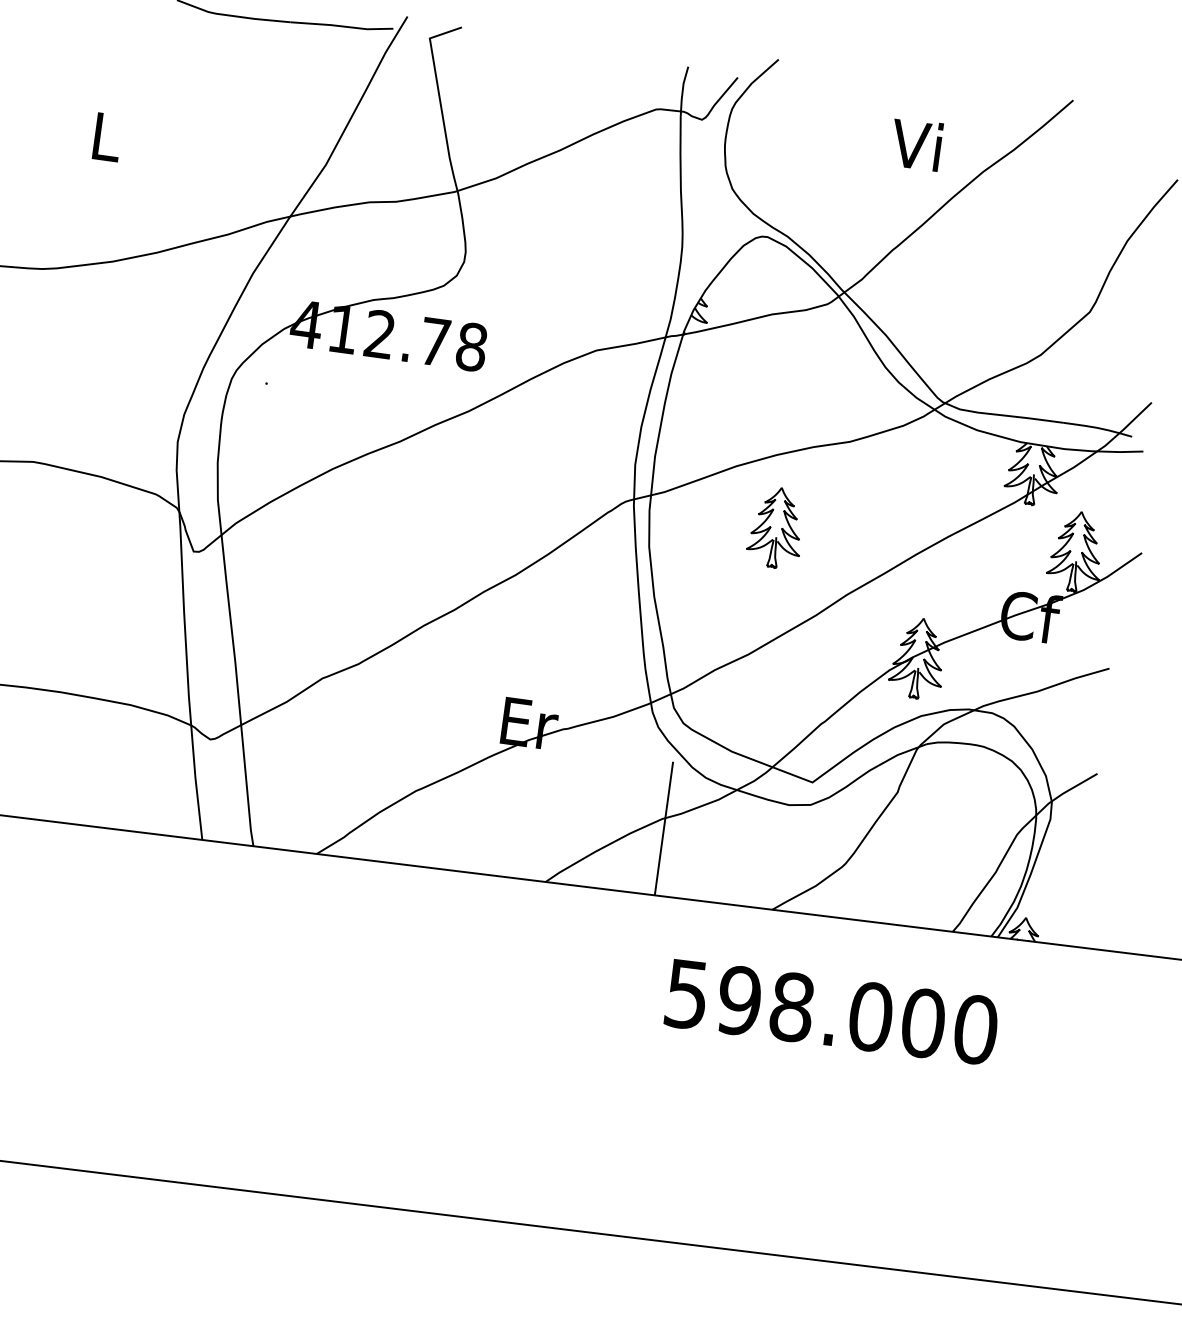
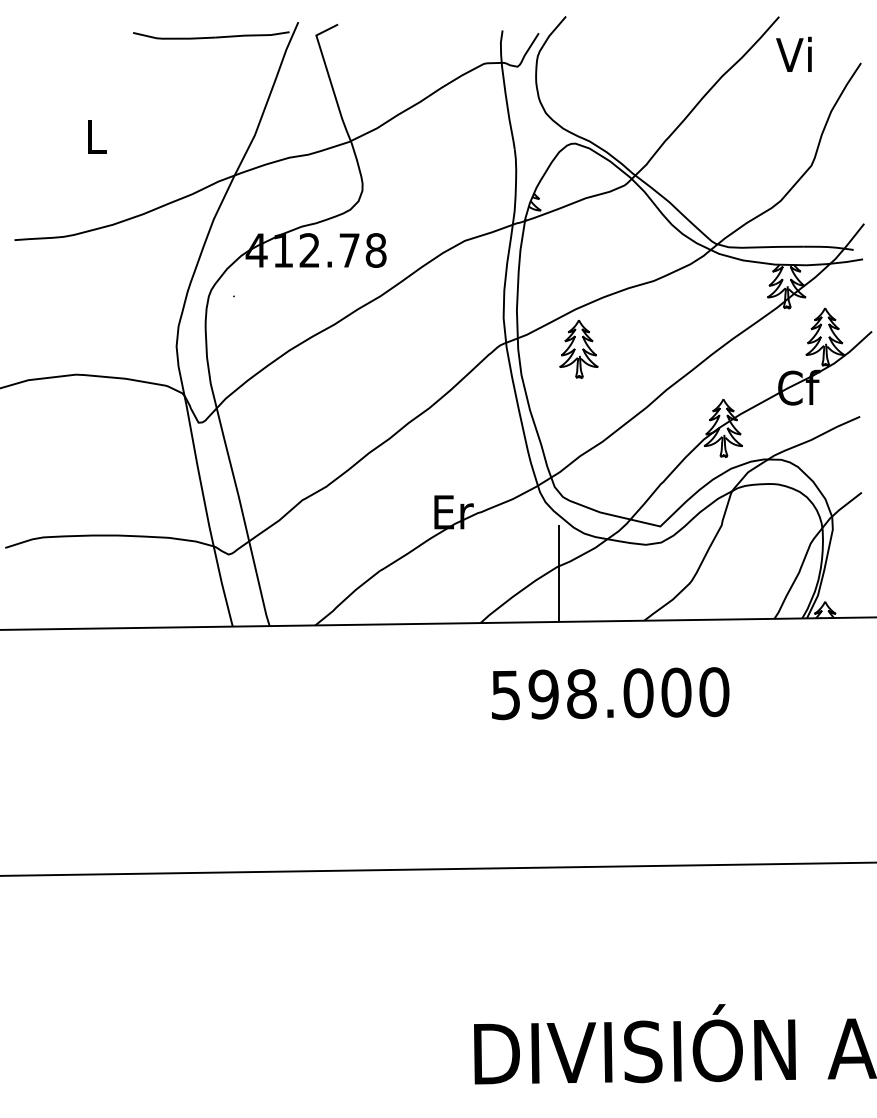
text: (915, 143) -> (793, 53), moved
part: (775, 528) -> (578, 349), moved
text: (831, 1011) -> (610, 693), moved

